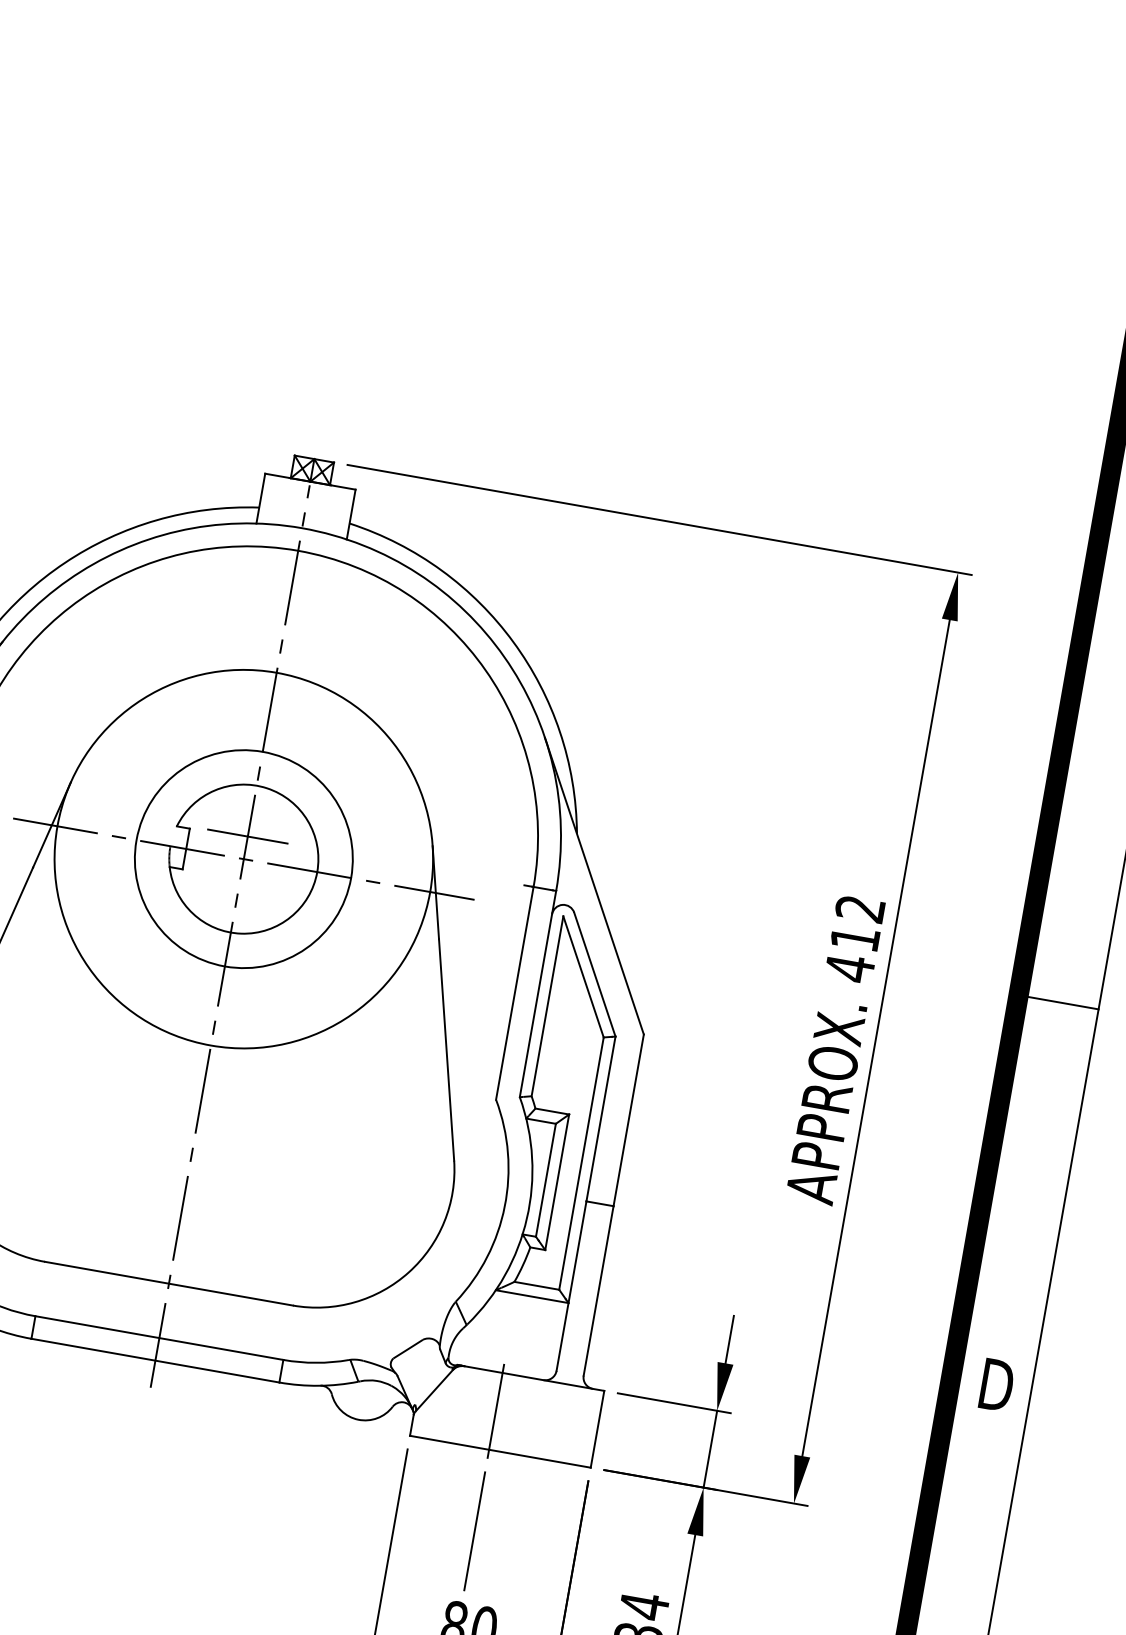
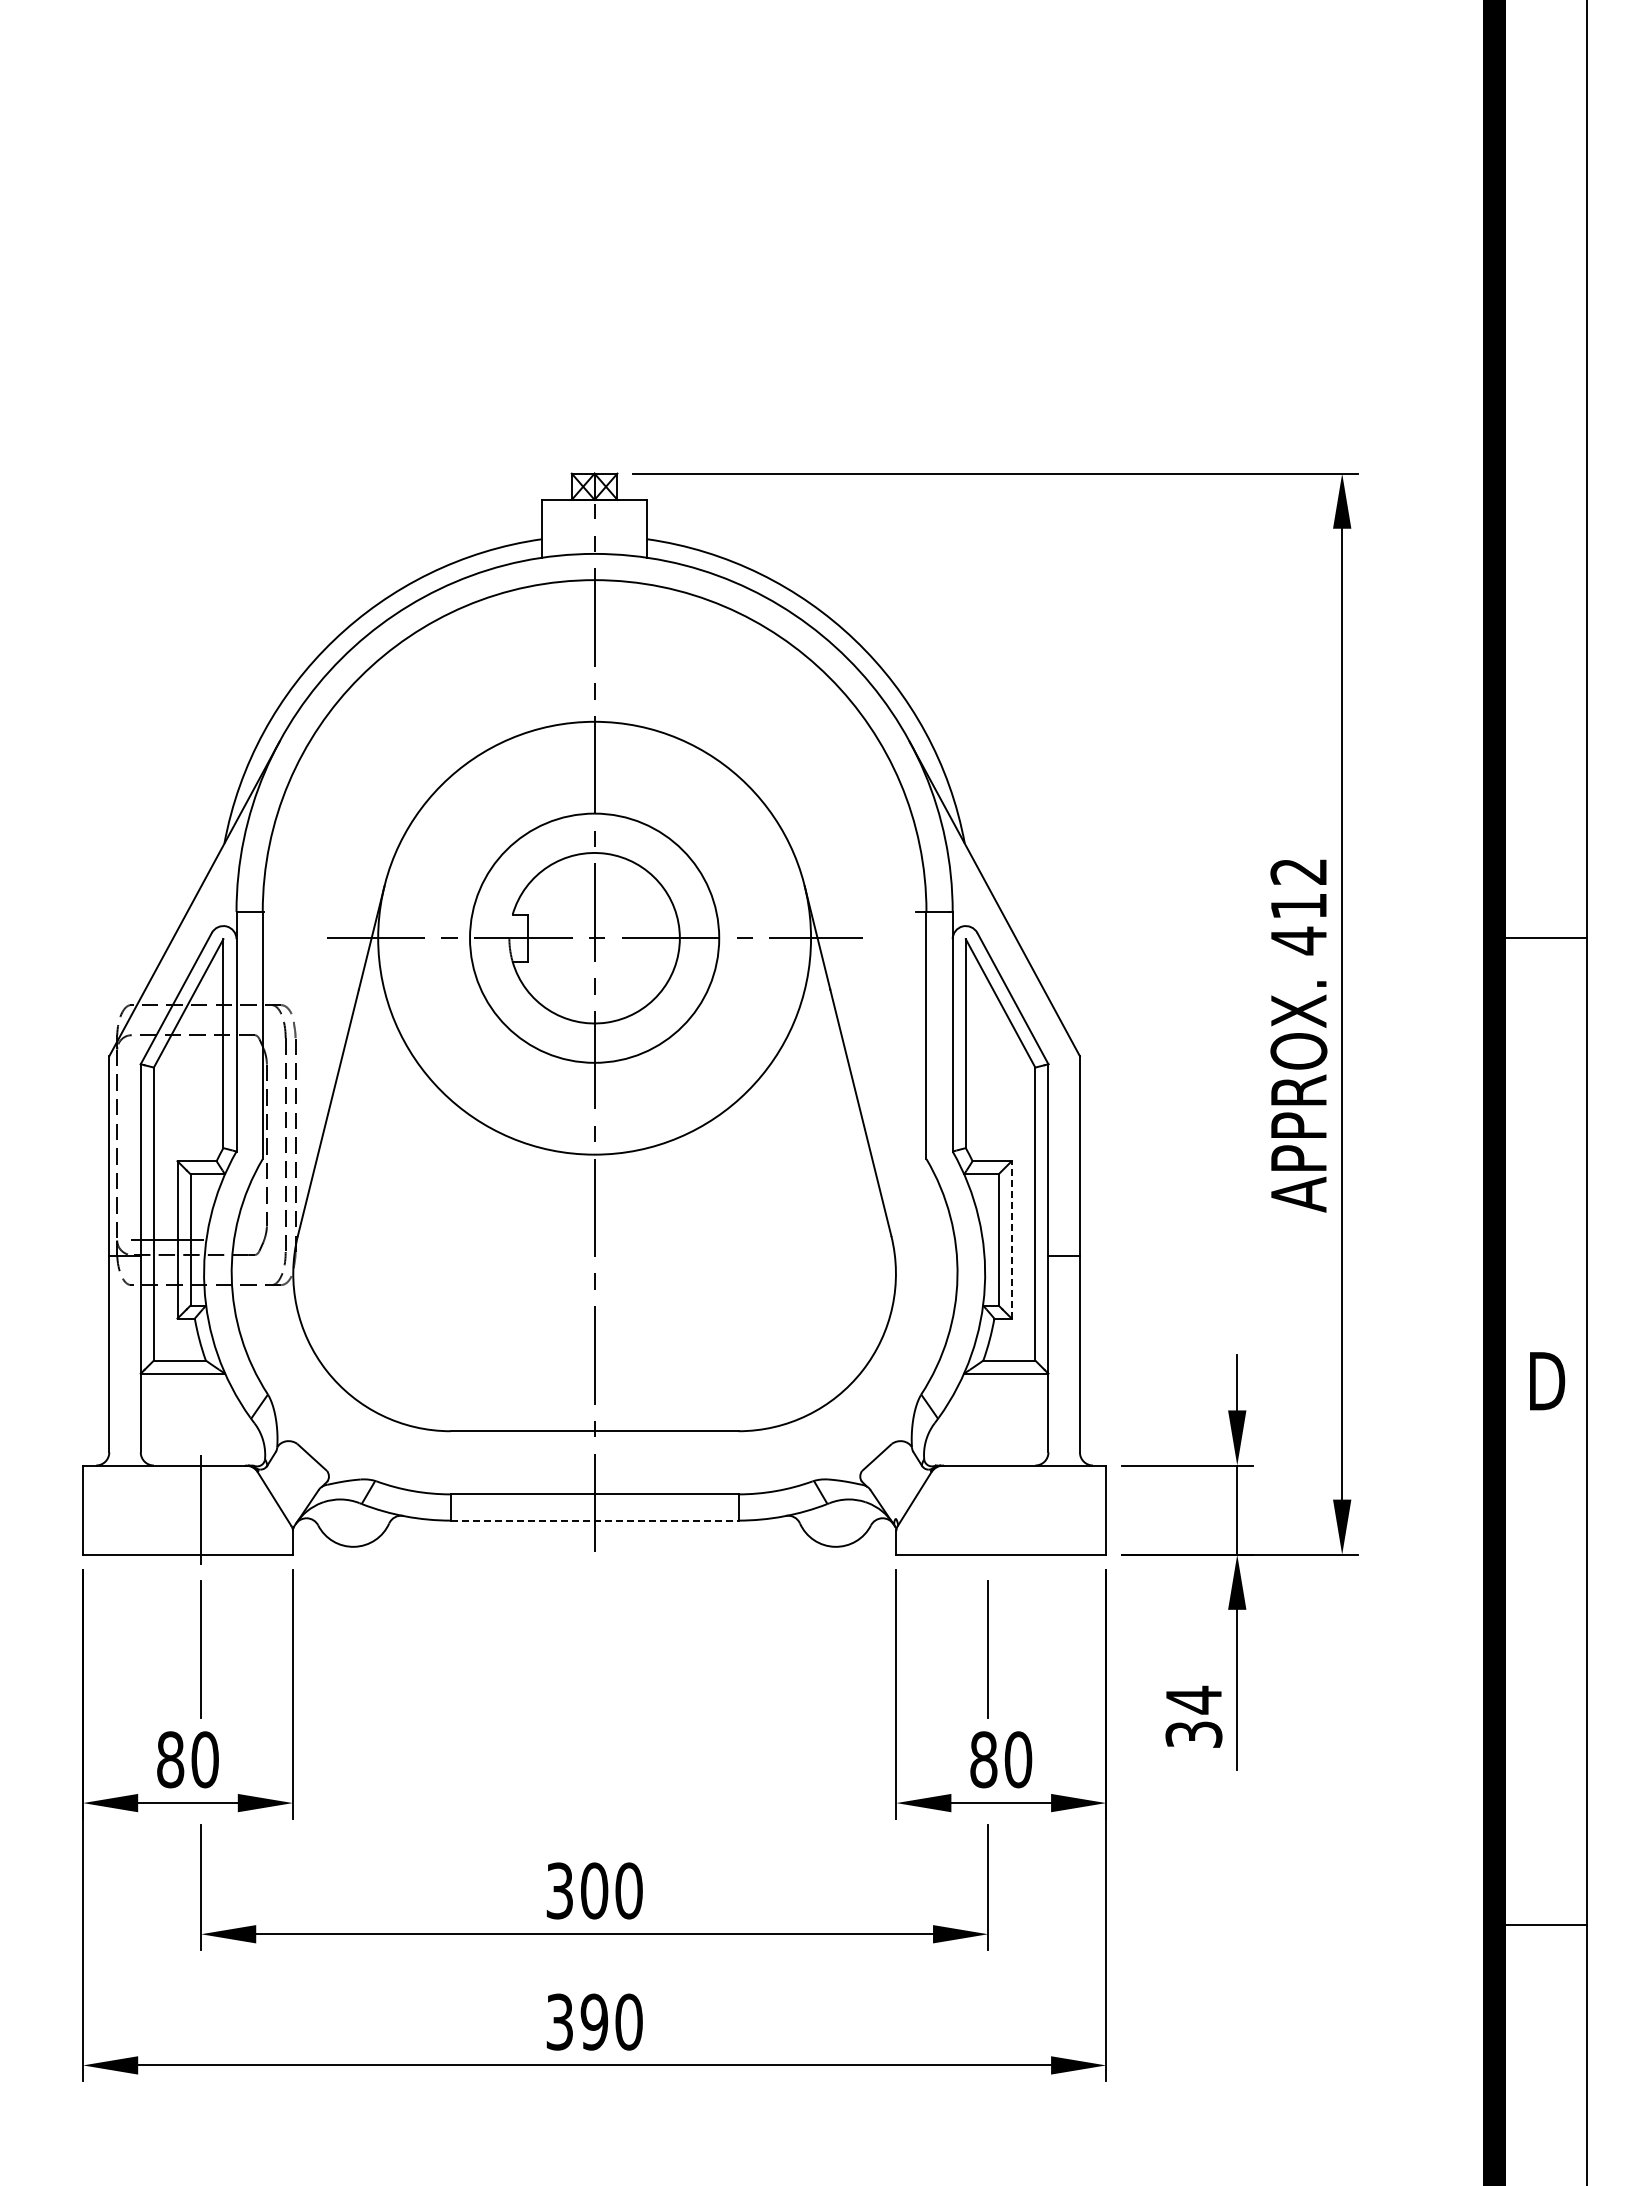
line: (247, 836) -> (594, 912), removed
line: (557, 1181) -> (1011, 1239), solid -> dashed
line: (155, 1360) -> (594, 1520), solid -> dashed
line: (496, 1411) -> (988, 1510), removed

